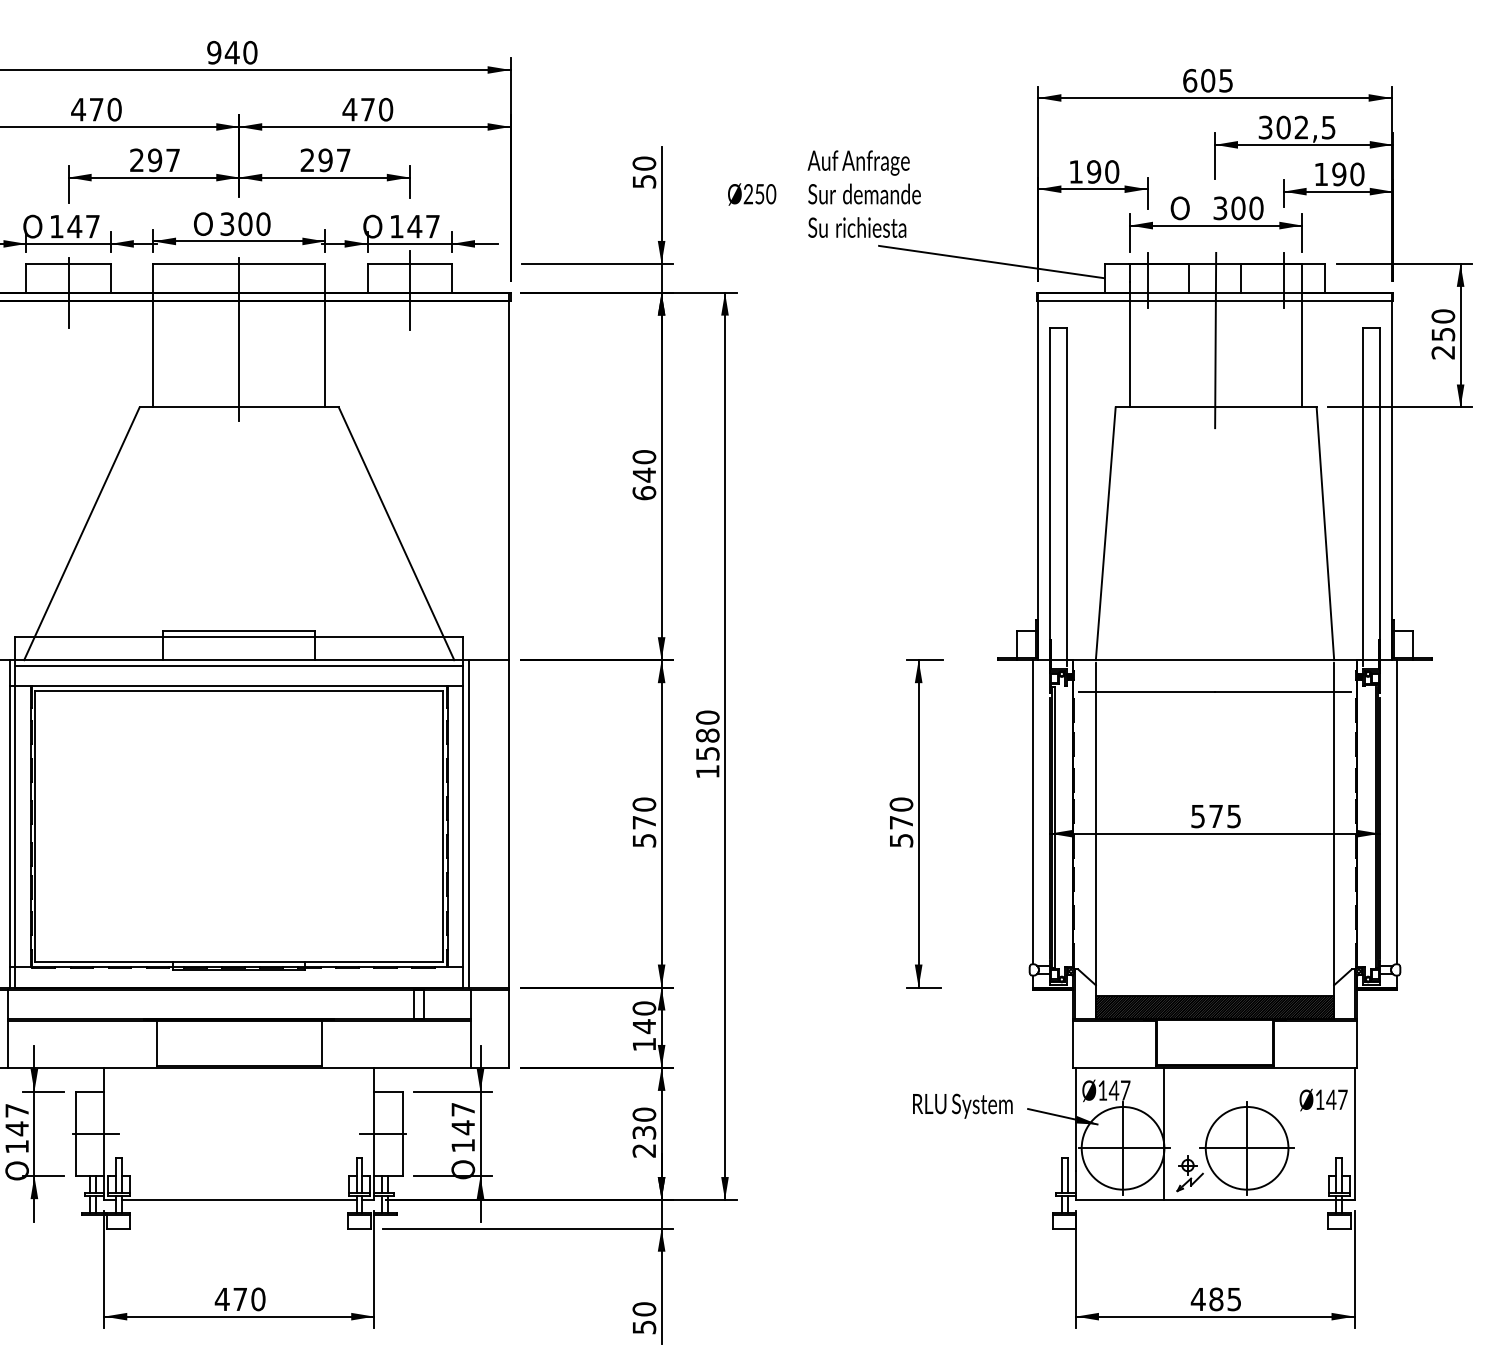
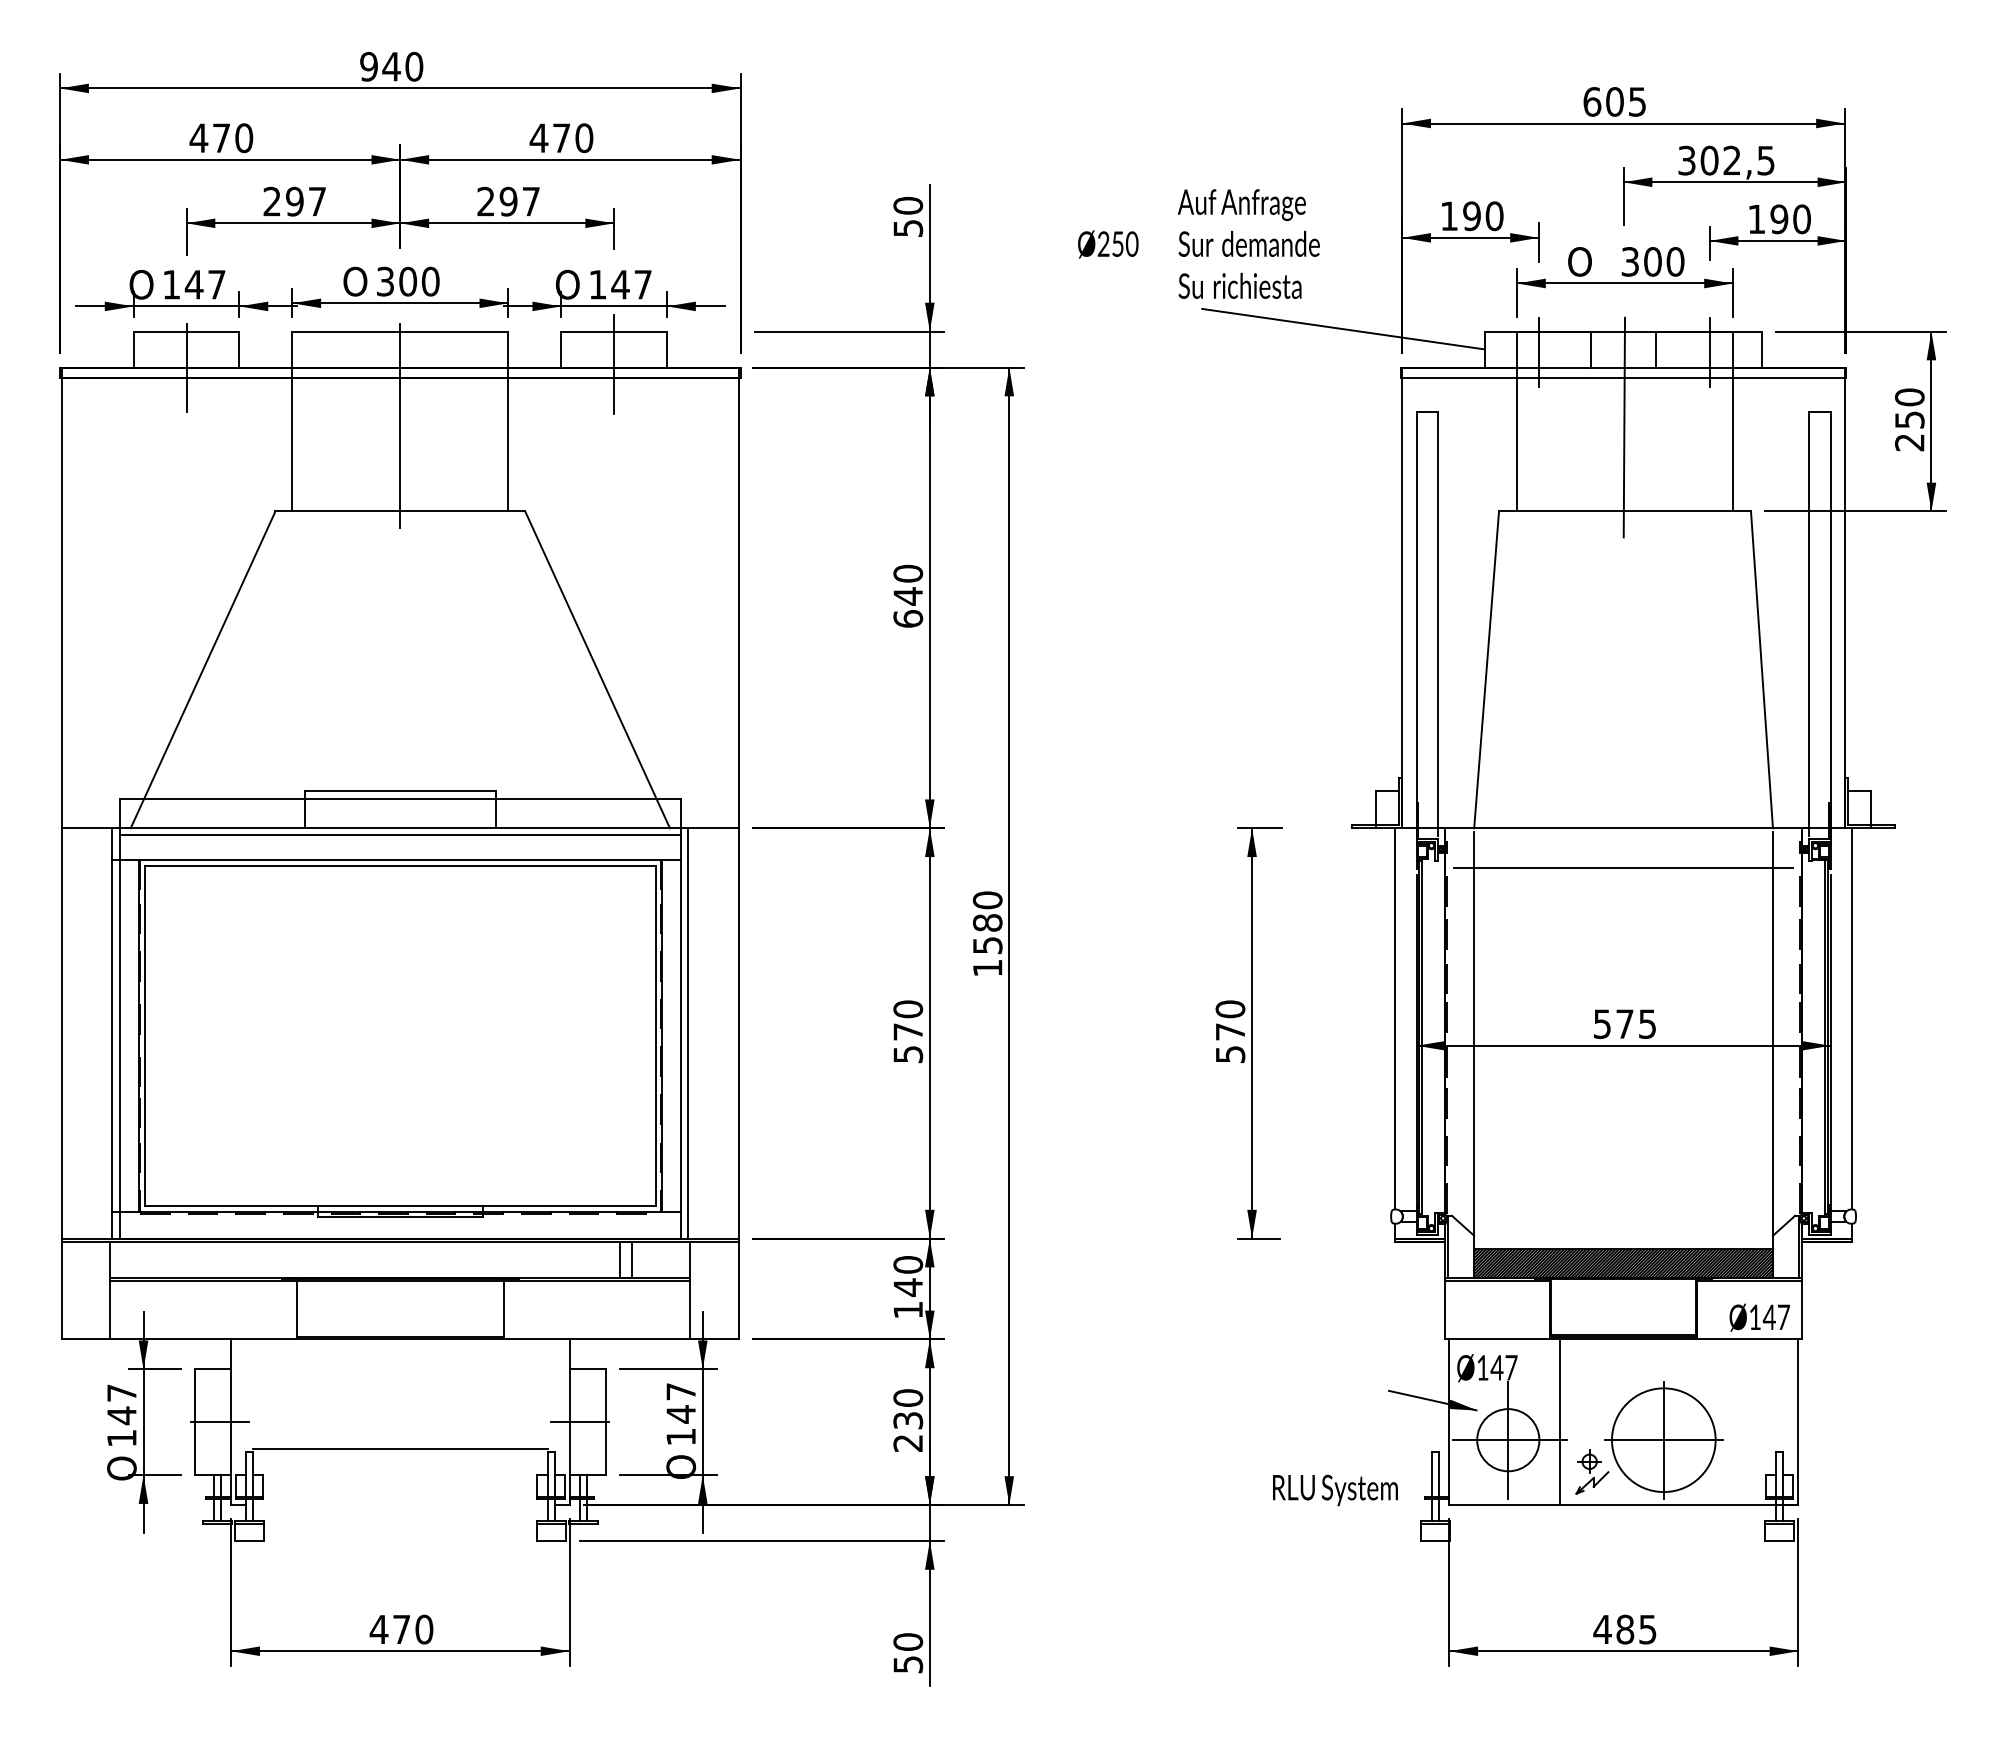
text: (824, 193) -> (1198, 243), moved
text: (1323, 1099) -> (1759, 1317), moved
text: (962, 1106) -> (1335, 1490), moved
circle: (1123, 1148) -> (1508, 1440), size x0.6
line: (239, 1200) -> (400, 1449), moved

